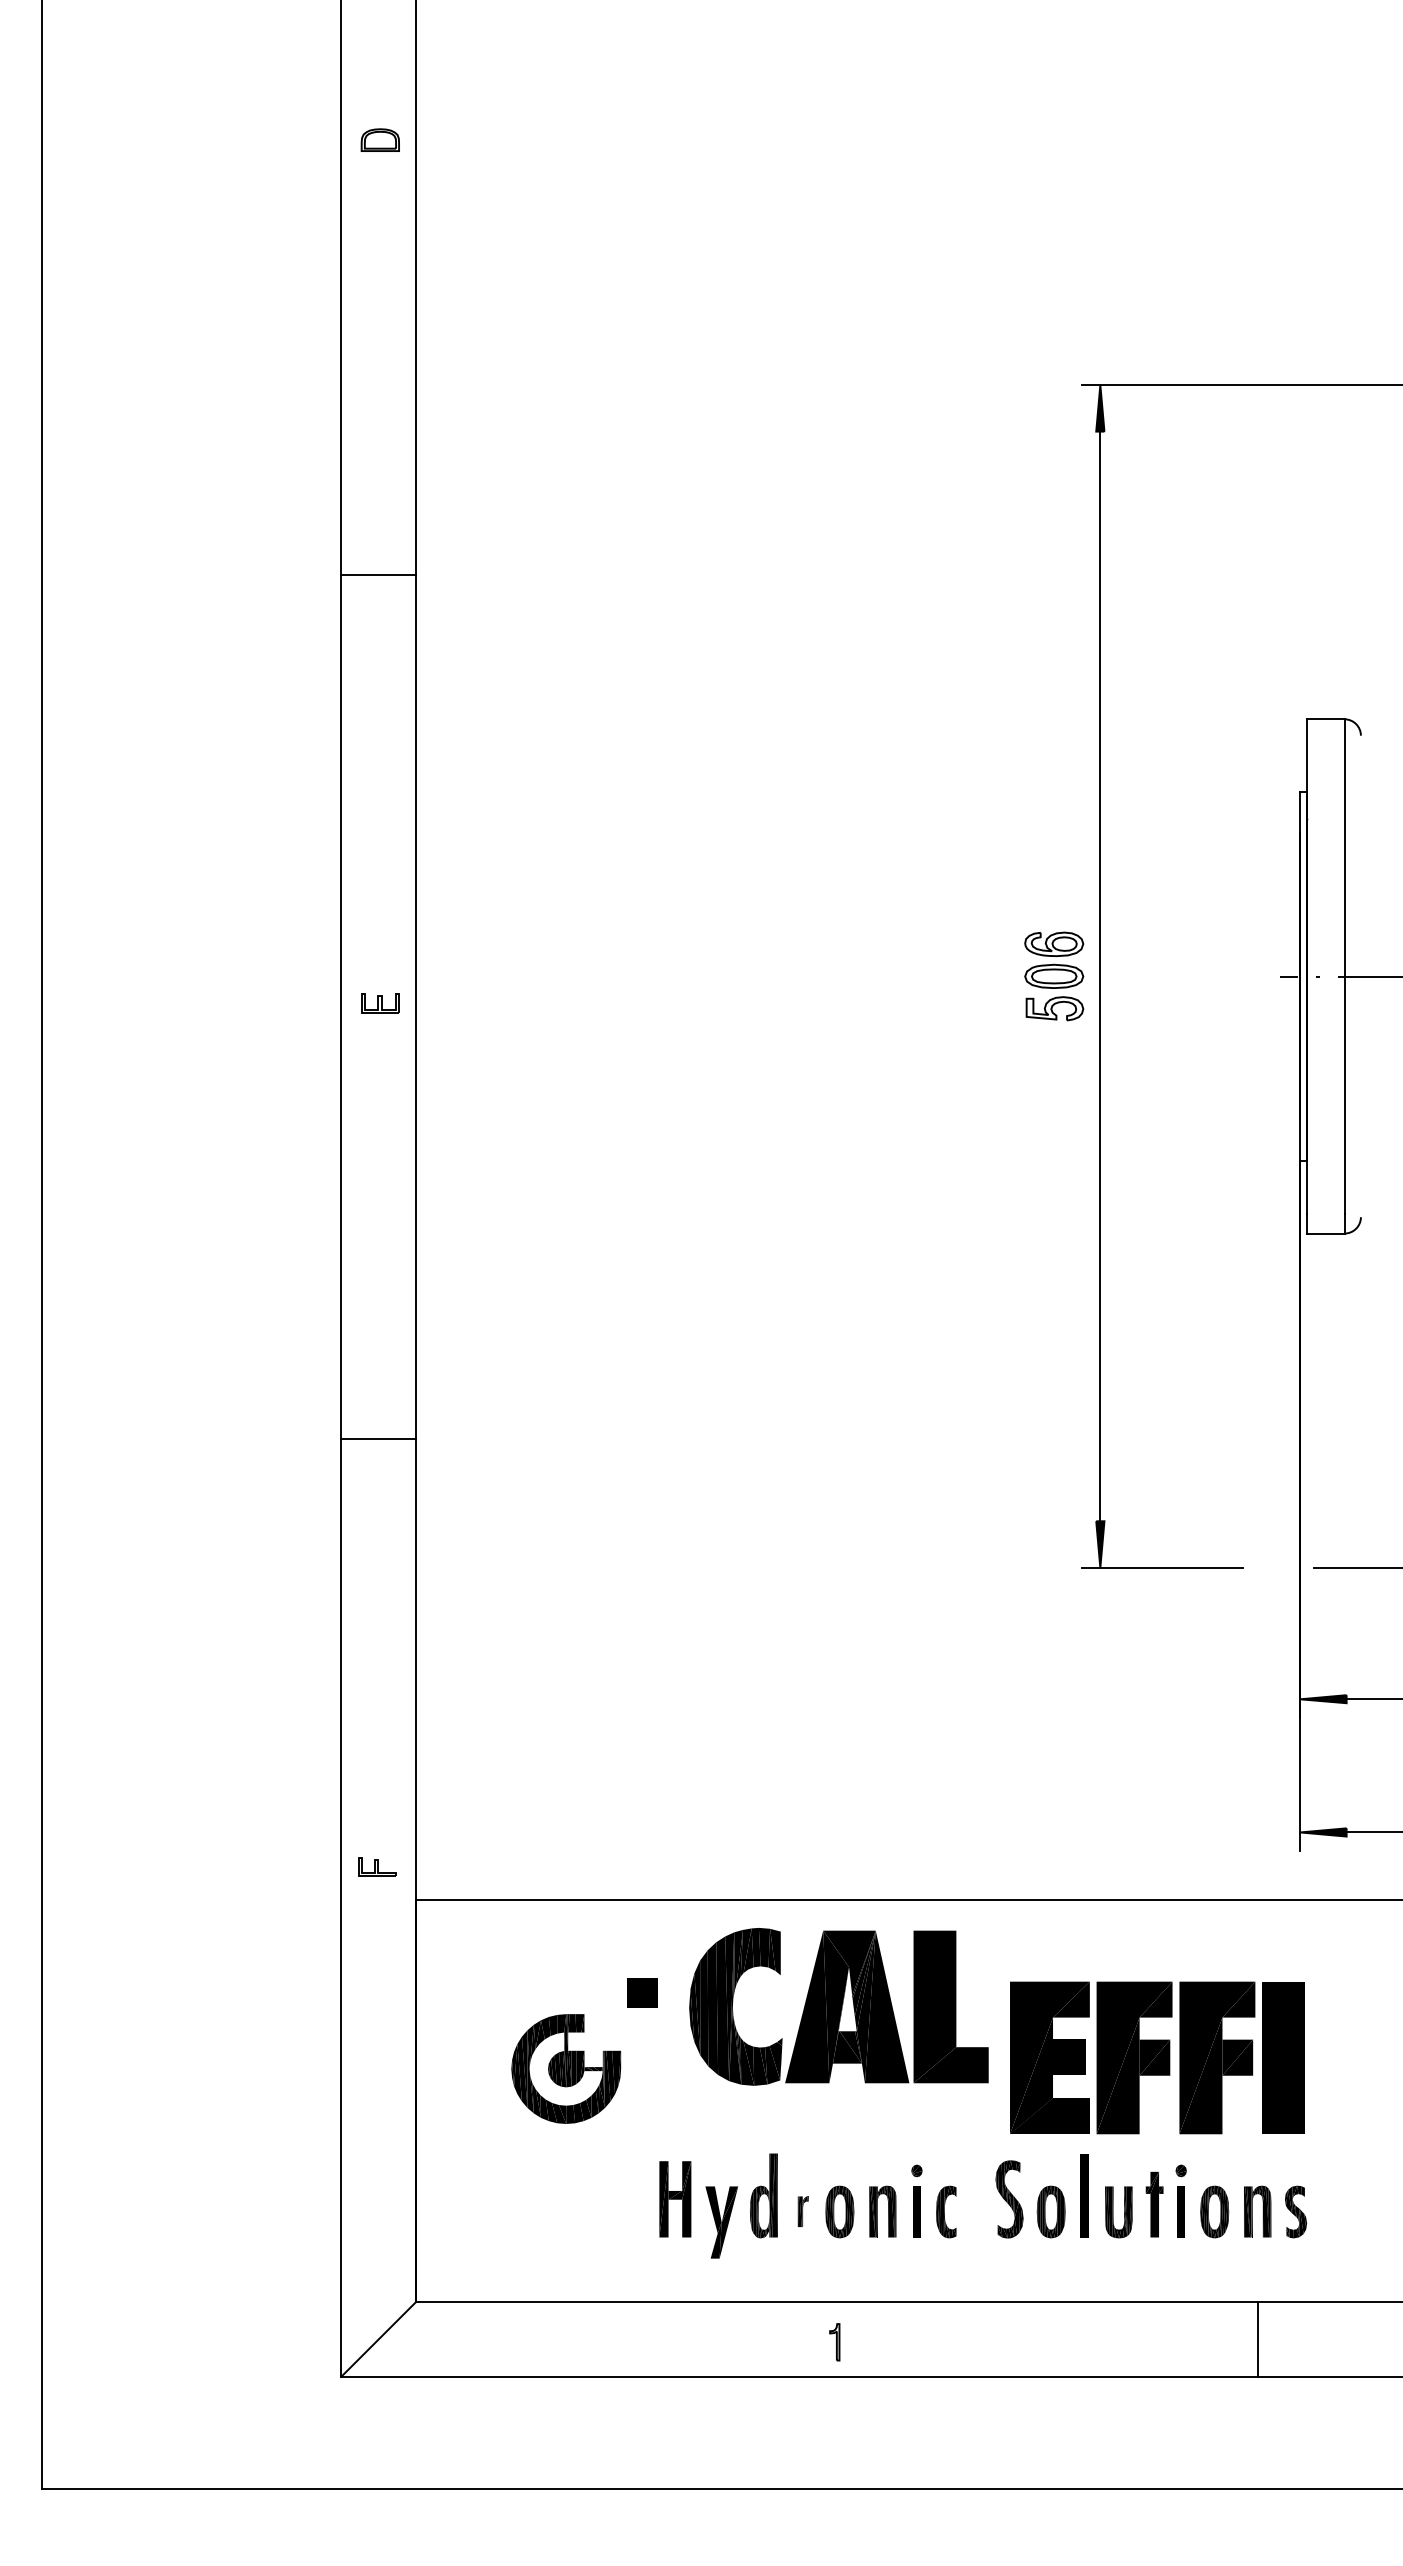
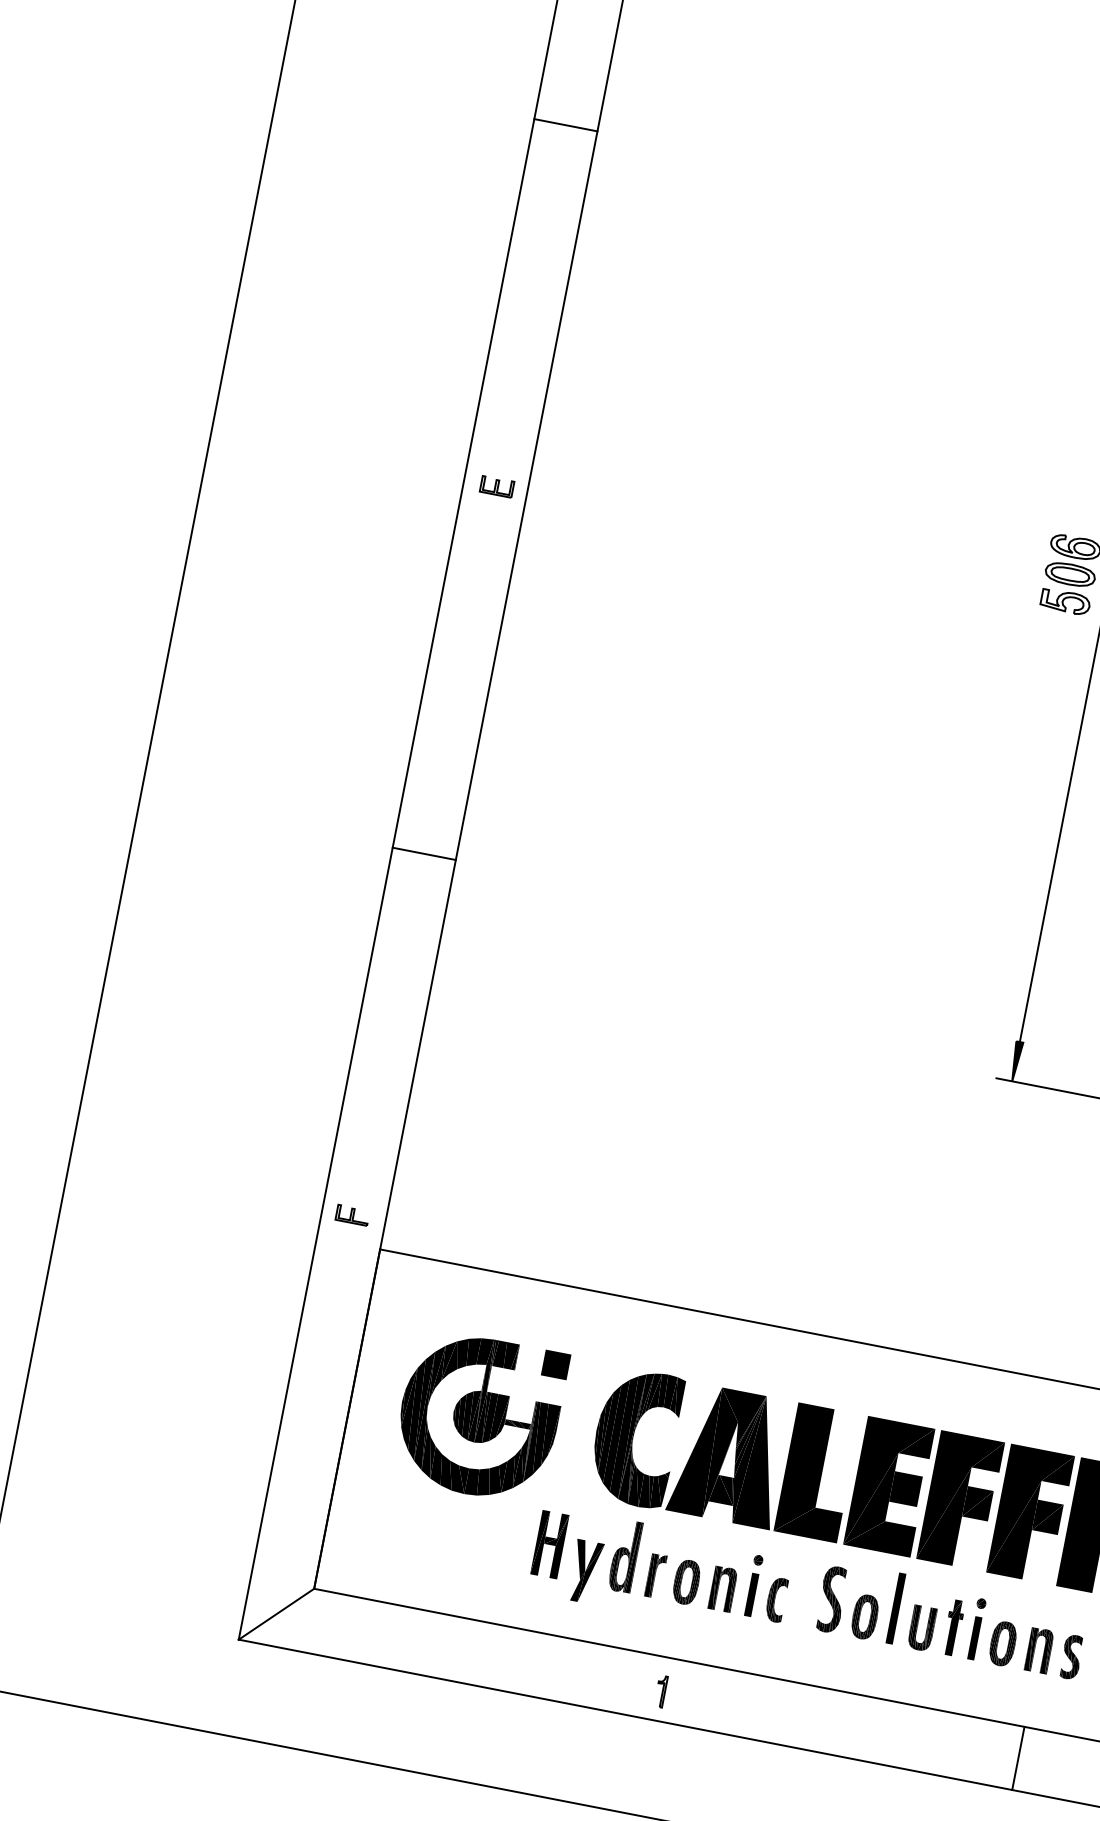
part: (838, 2006) -> (722, 1454), moved
part: (565, 2068) -> (478, 1416), size x1.67
part: (803, 2211) -> (656, 1575), size x1.67

